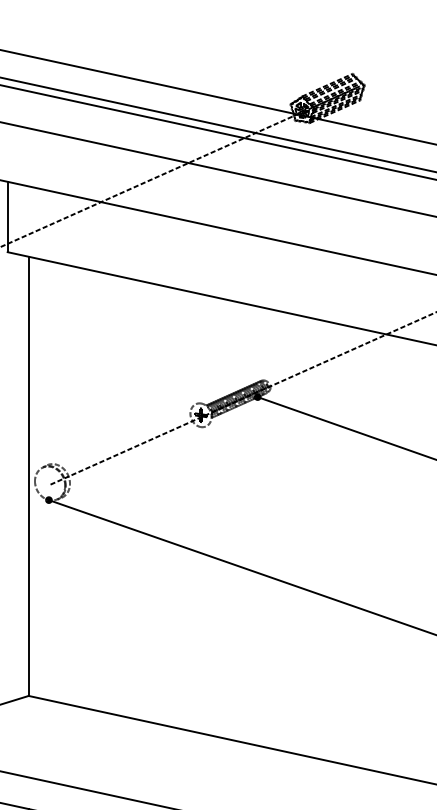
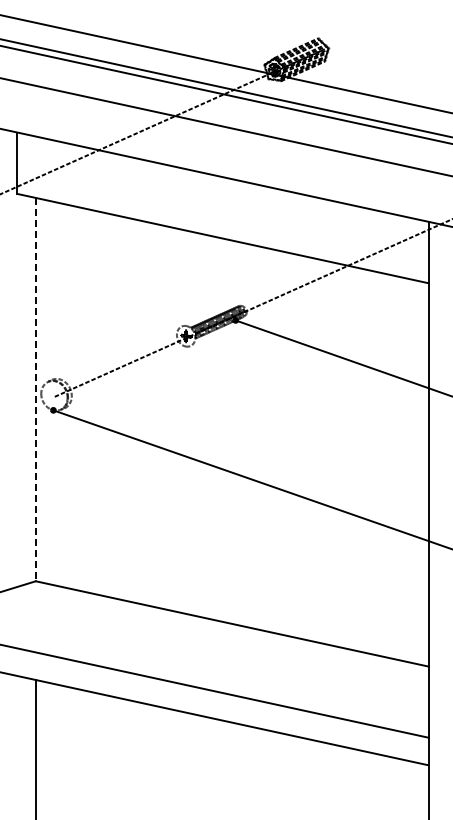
line: (28, 476) -> (35, 389), solid -> dashed

